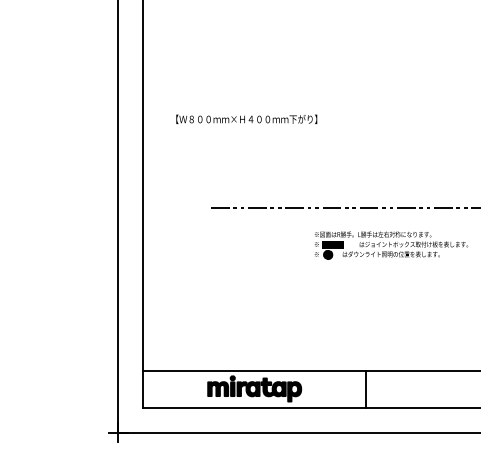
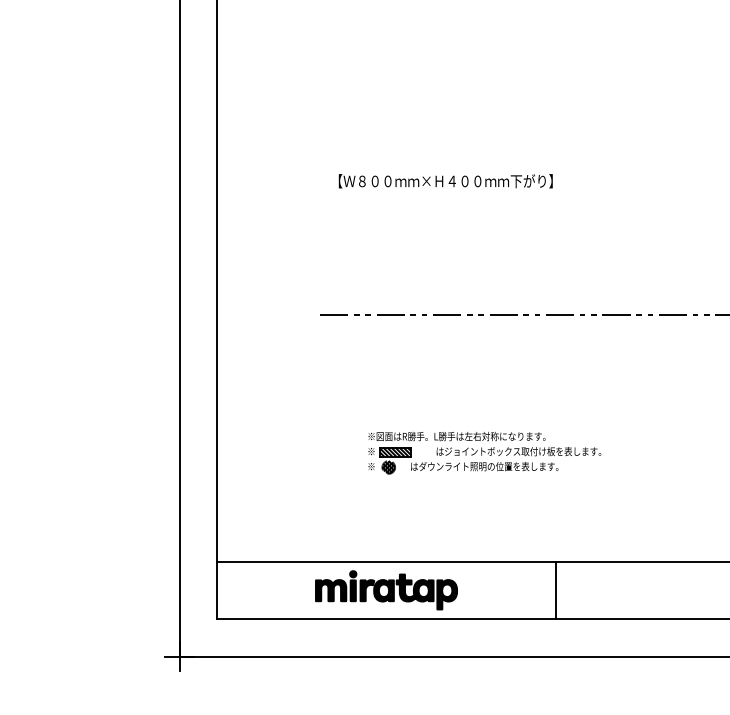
text: (246, 118) -> (445, 179), moved
part: (391, 245) -> (484, 453), moved

